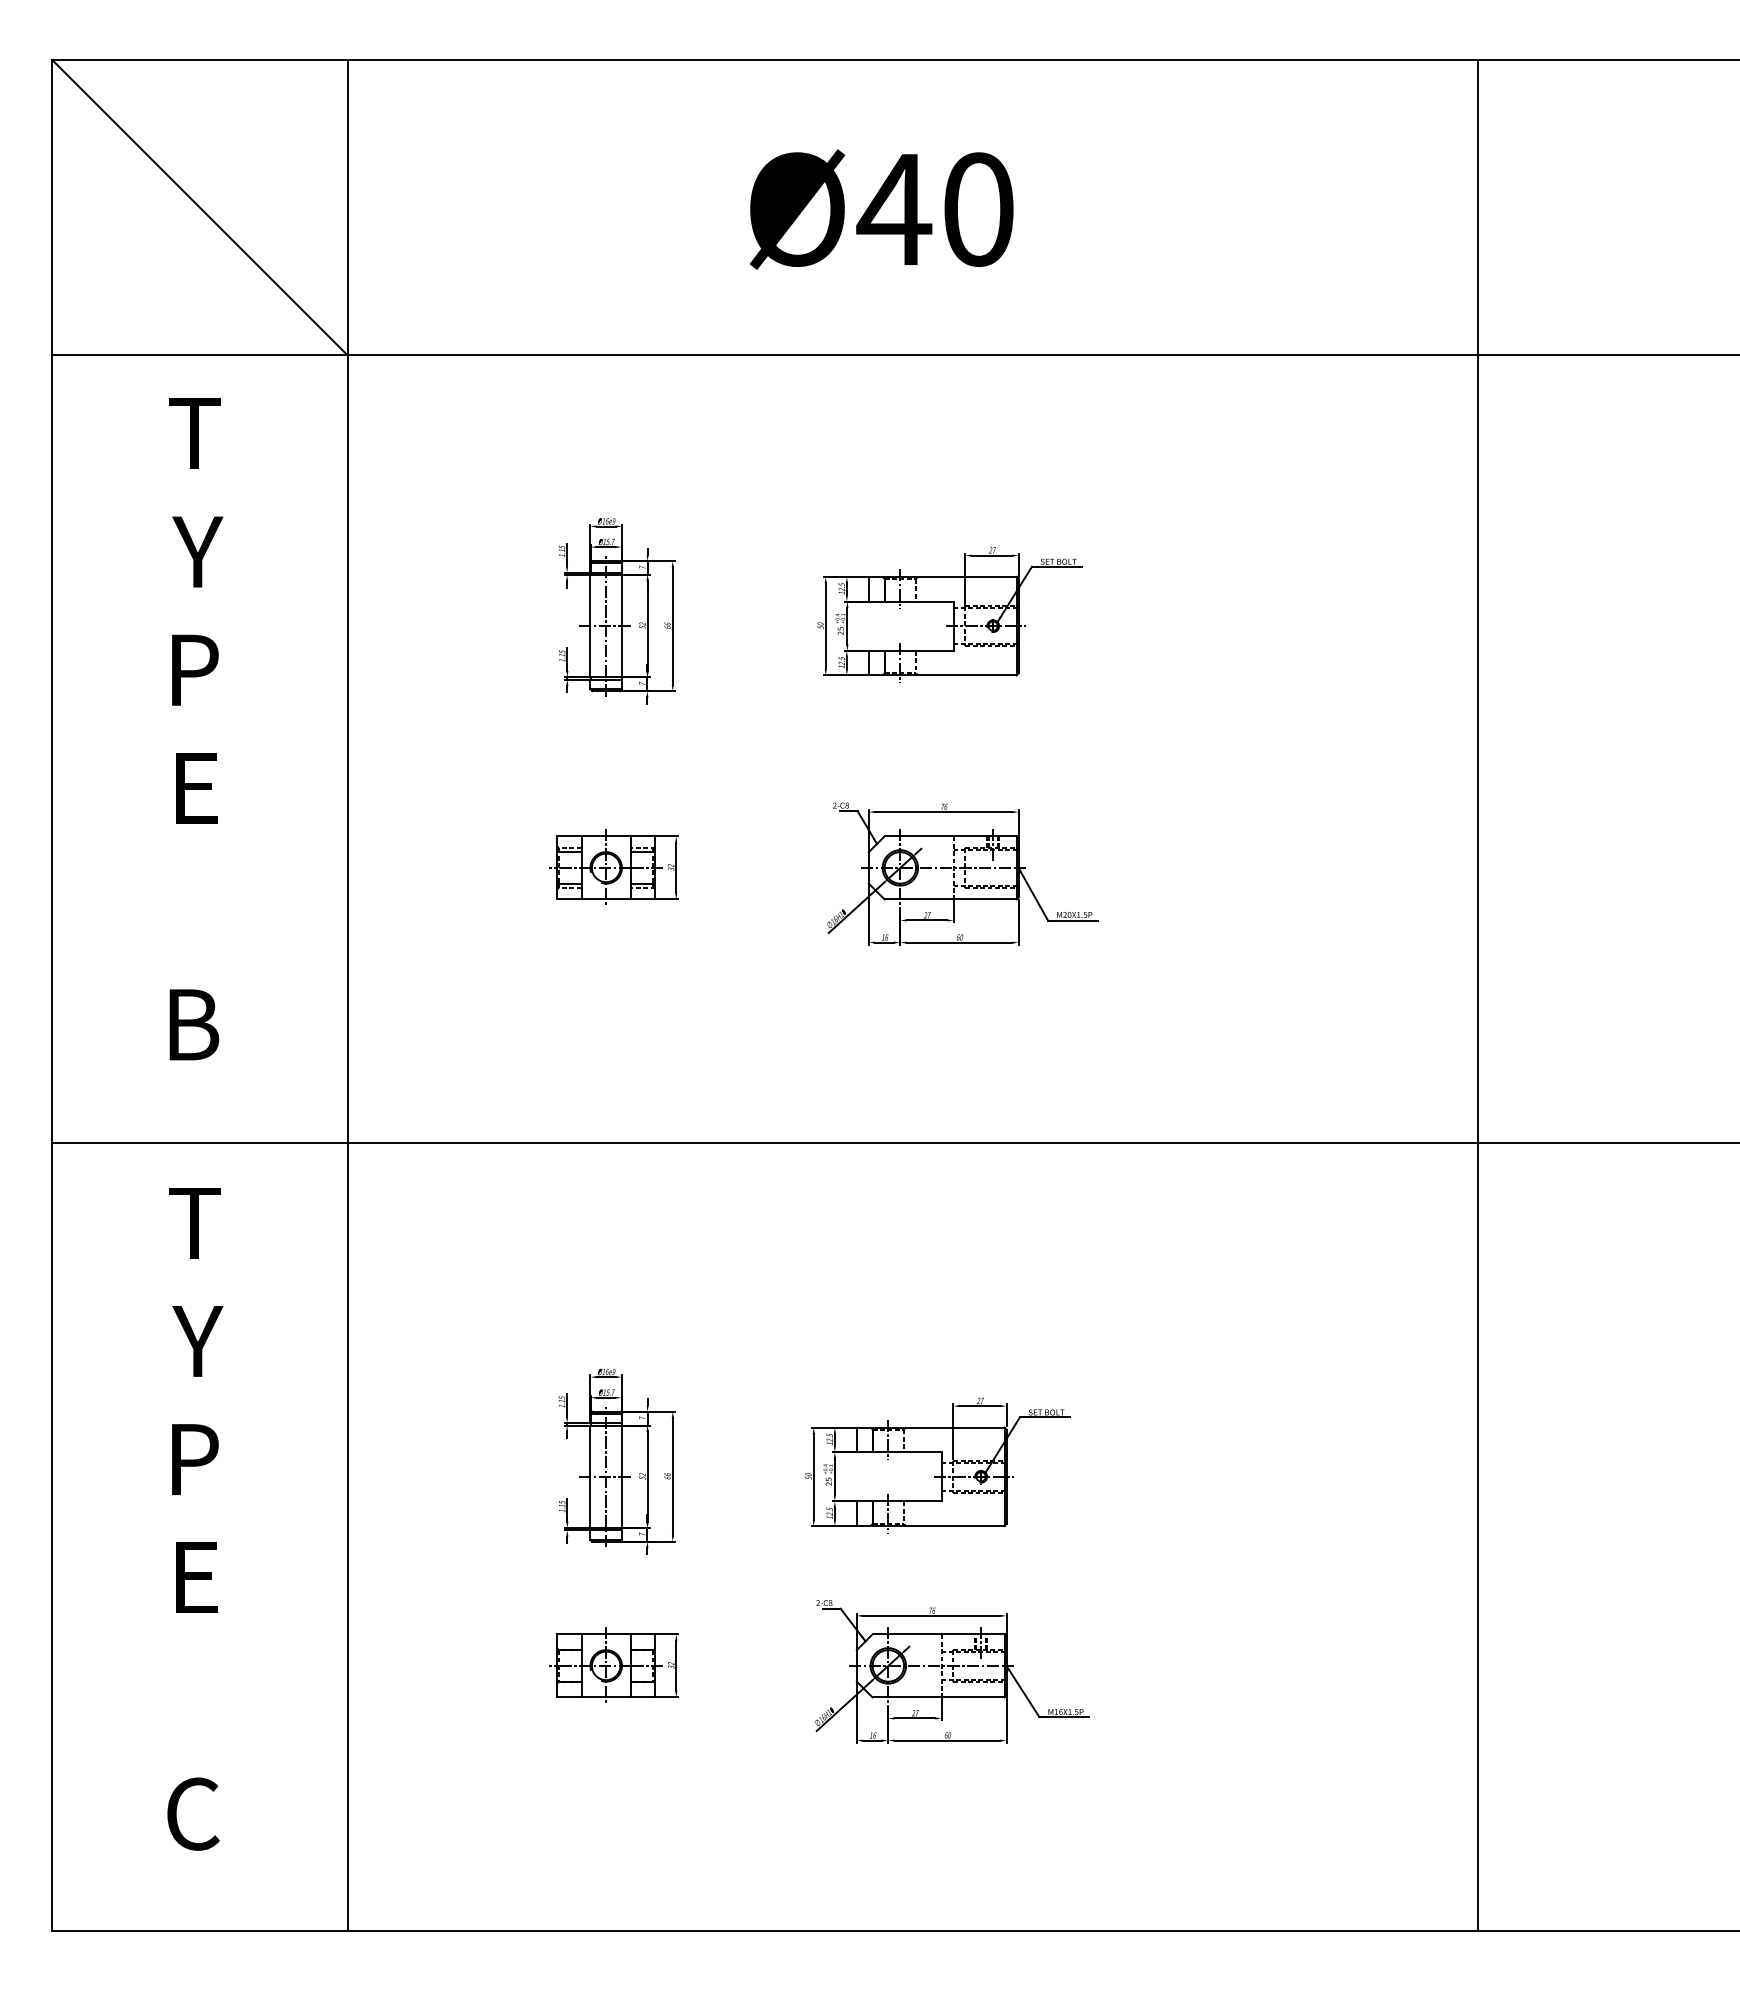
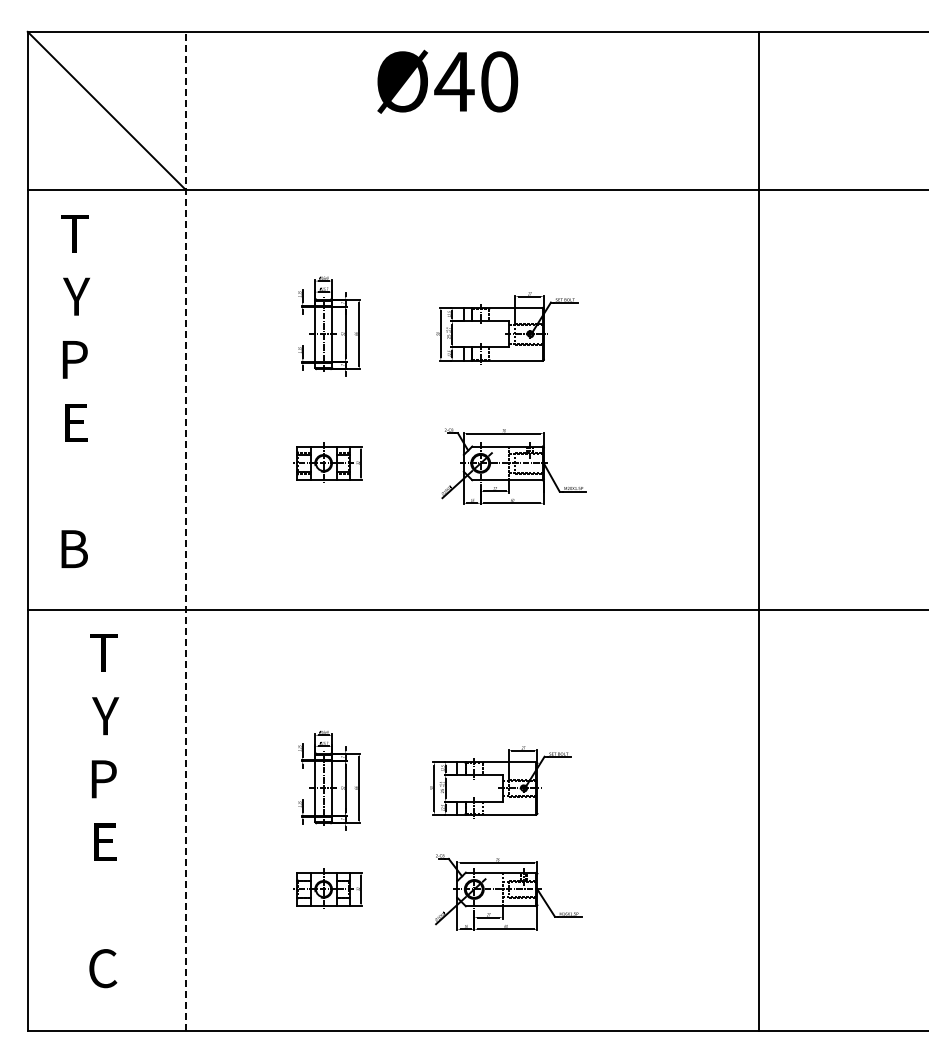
text: (881, 208) -> (447, 81), moved
text: (195, 729) -> (75, 391), moved
line: (347, 995) -> (185, 531), solid -> dashed
line: (1478, 995) -> (759, 531), moved

